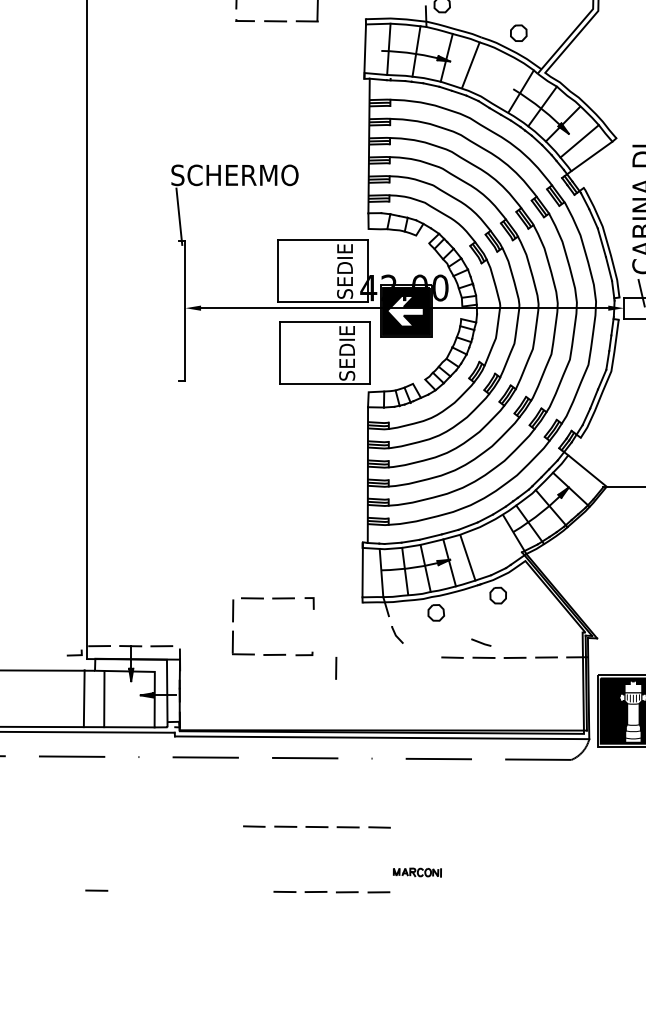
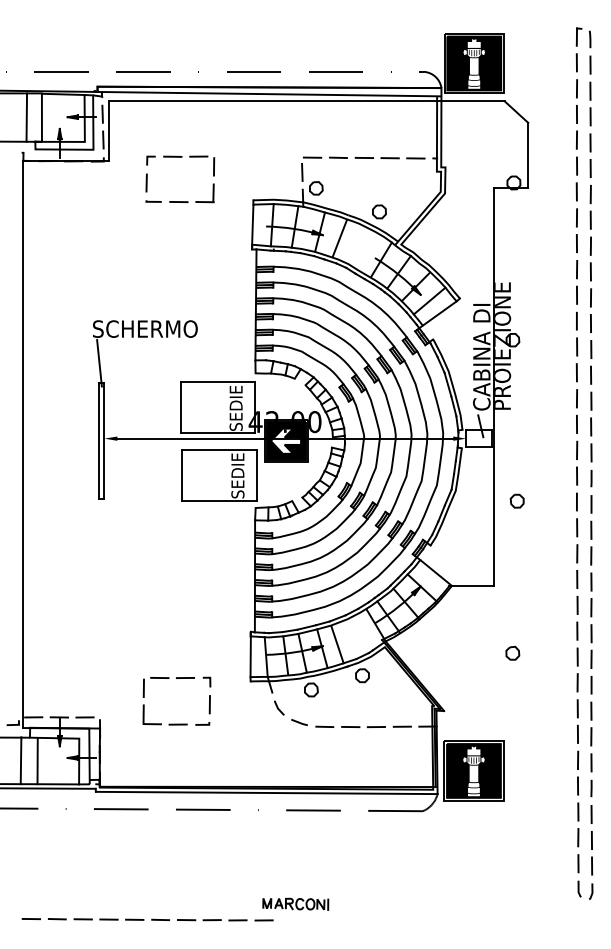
line: (179, 310) -> (99, 440), added
line: (481, 642) -> (299, 722), moved
line: (335, 668) -> (209, 704), moved
part: (316, 826) -> (108, 919), moved
part: (417, 871) -> (295, 903), size x1.67

